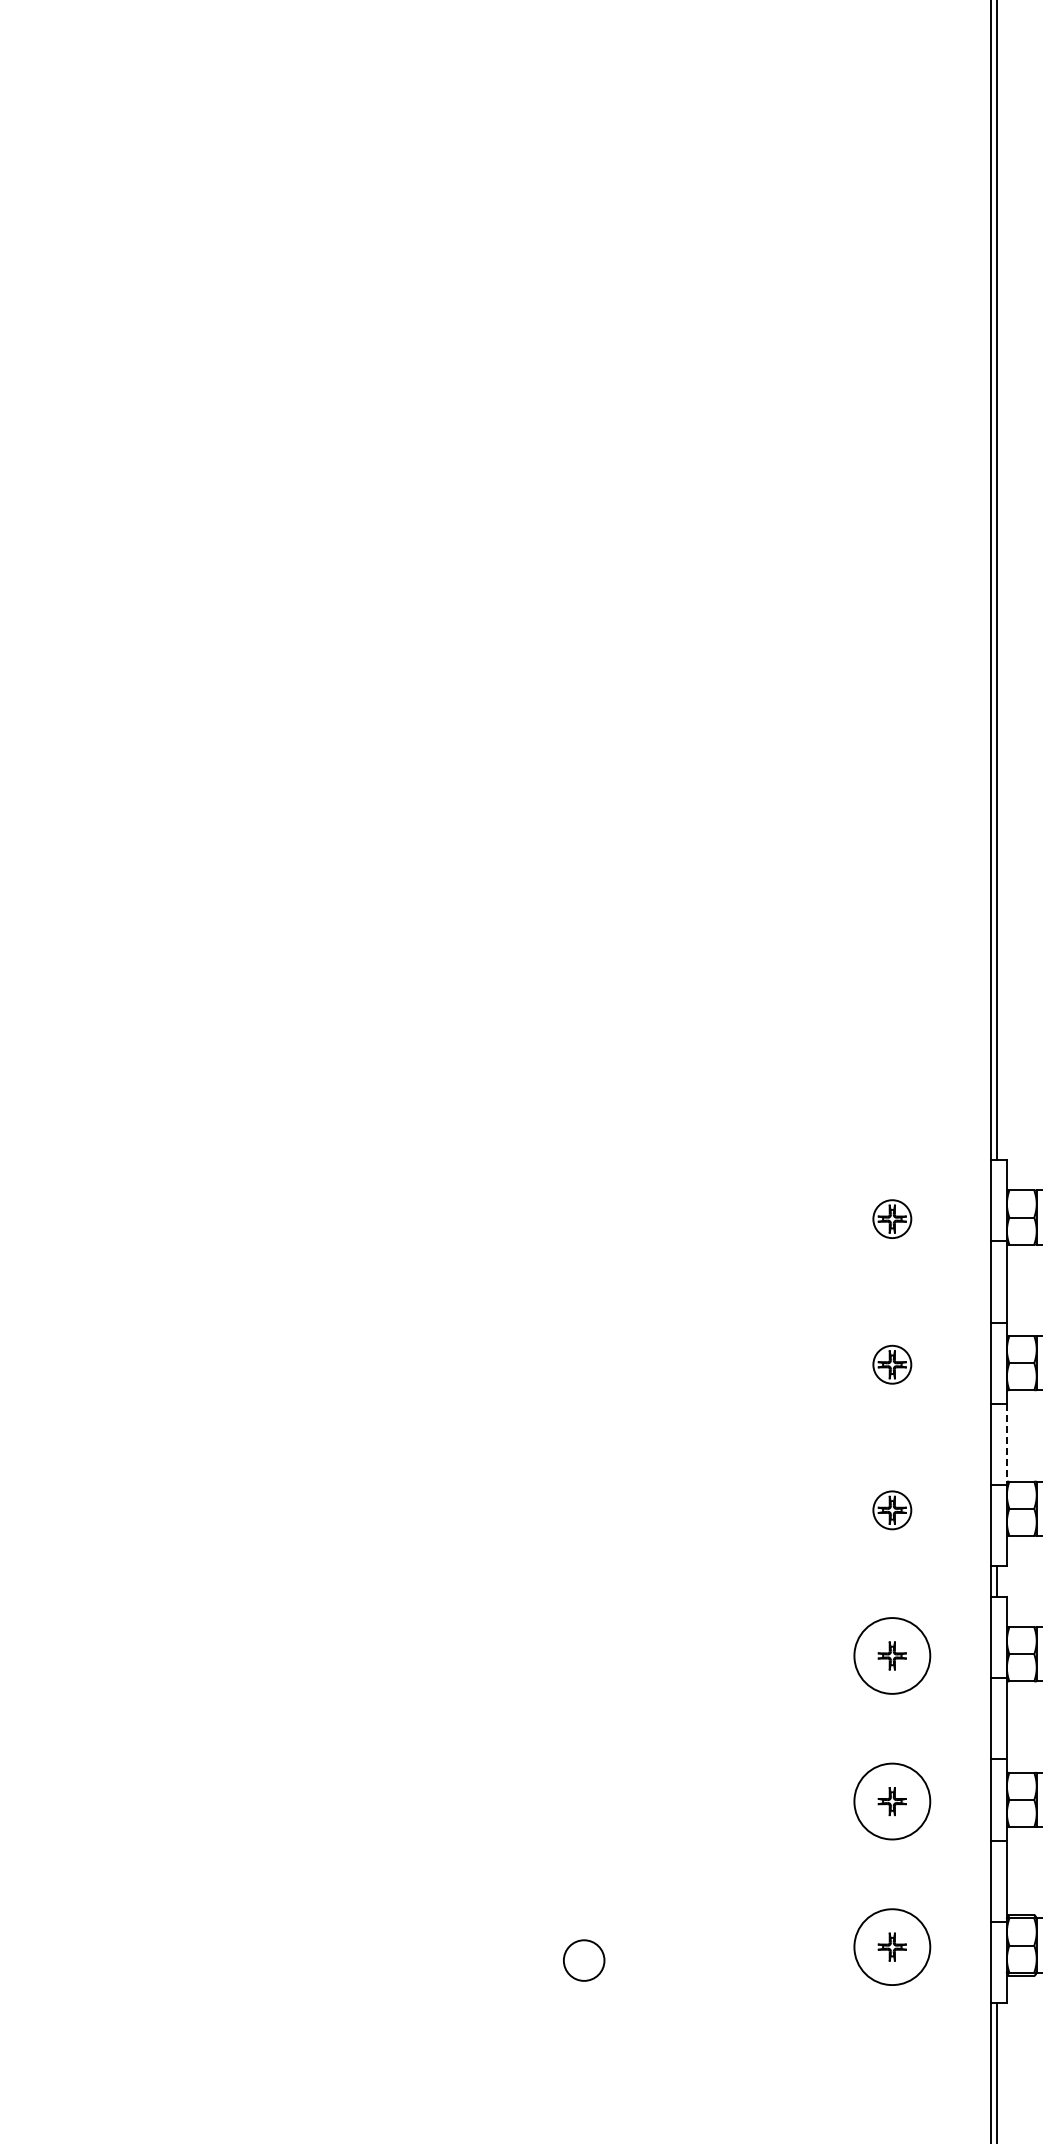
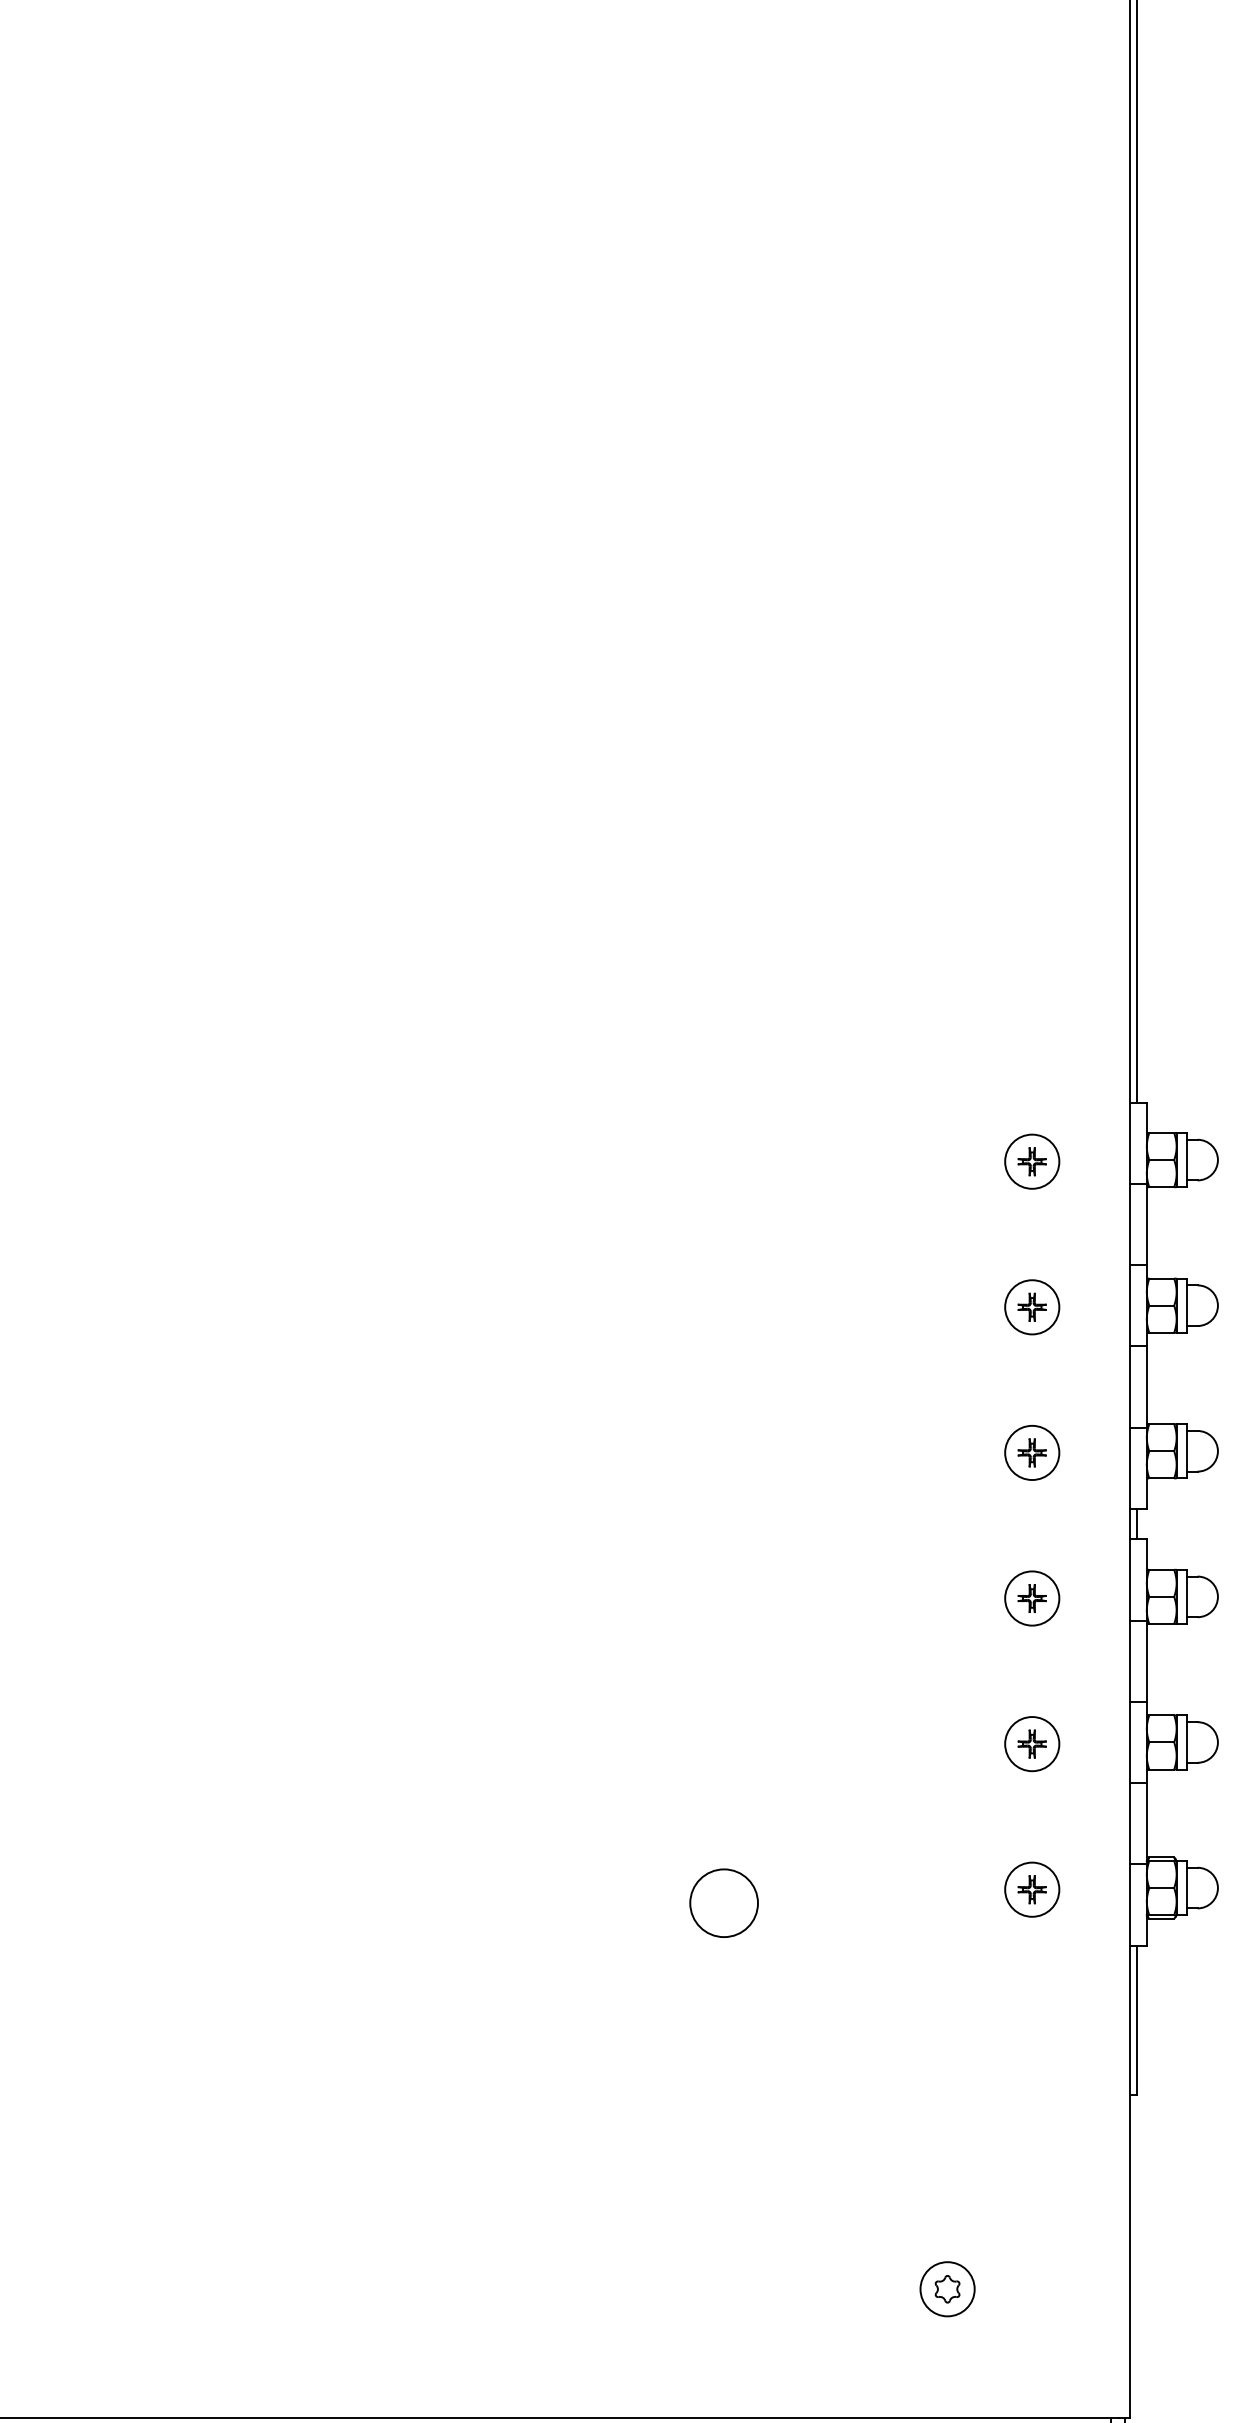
circle: (892, 1218) -> (1032, 1161), size x1.43
circle: (892, 1364) -> (1032, 1307), size x1.43
line: (1006, 1443) -> (1146, 1386), dashed -> solid
circle: (892, 1509) -> (1032, 1452), size x1.43
circle: (892, 1655) -> (1032, 1598), size x0.71
circle: (892, 1801) -> (1032, 1744), size x0.71
circle: (892, 1946) -> (1032, 1889), size x0.71
circle: (583, 1959) -> (723, 1902), size x1.67

